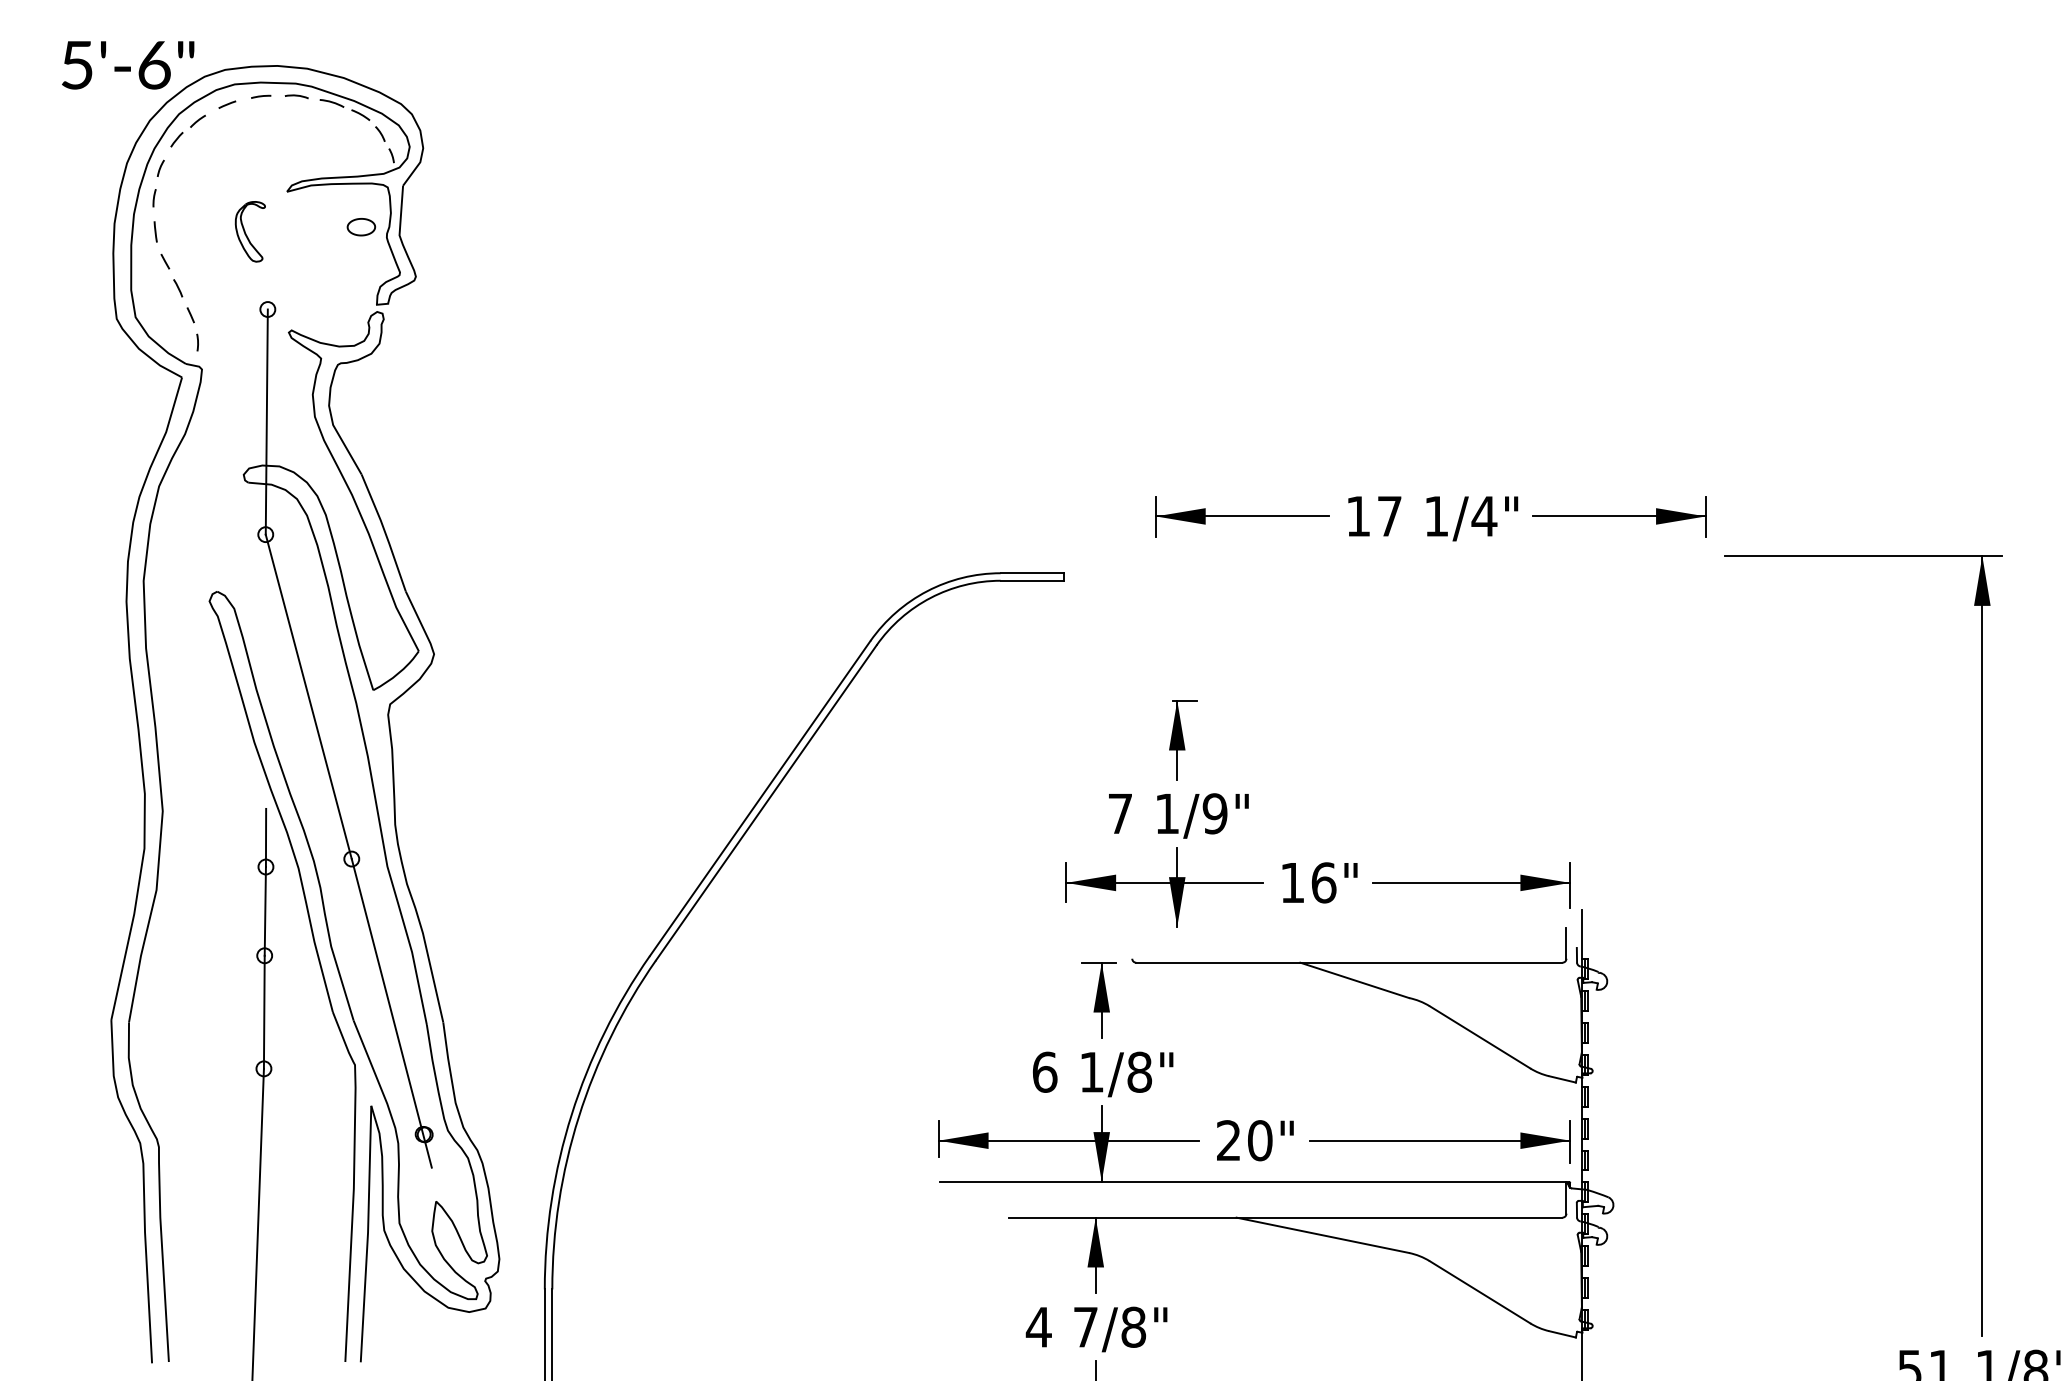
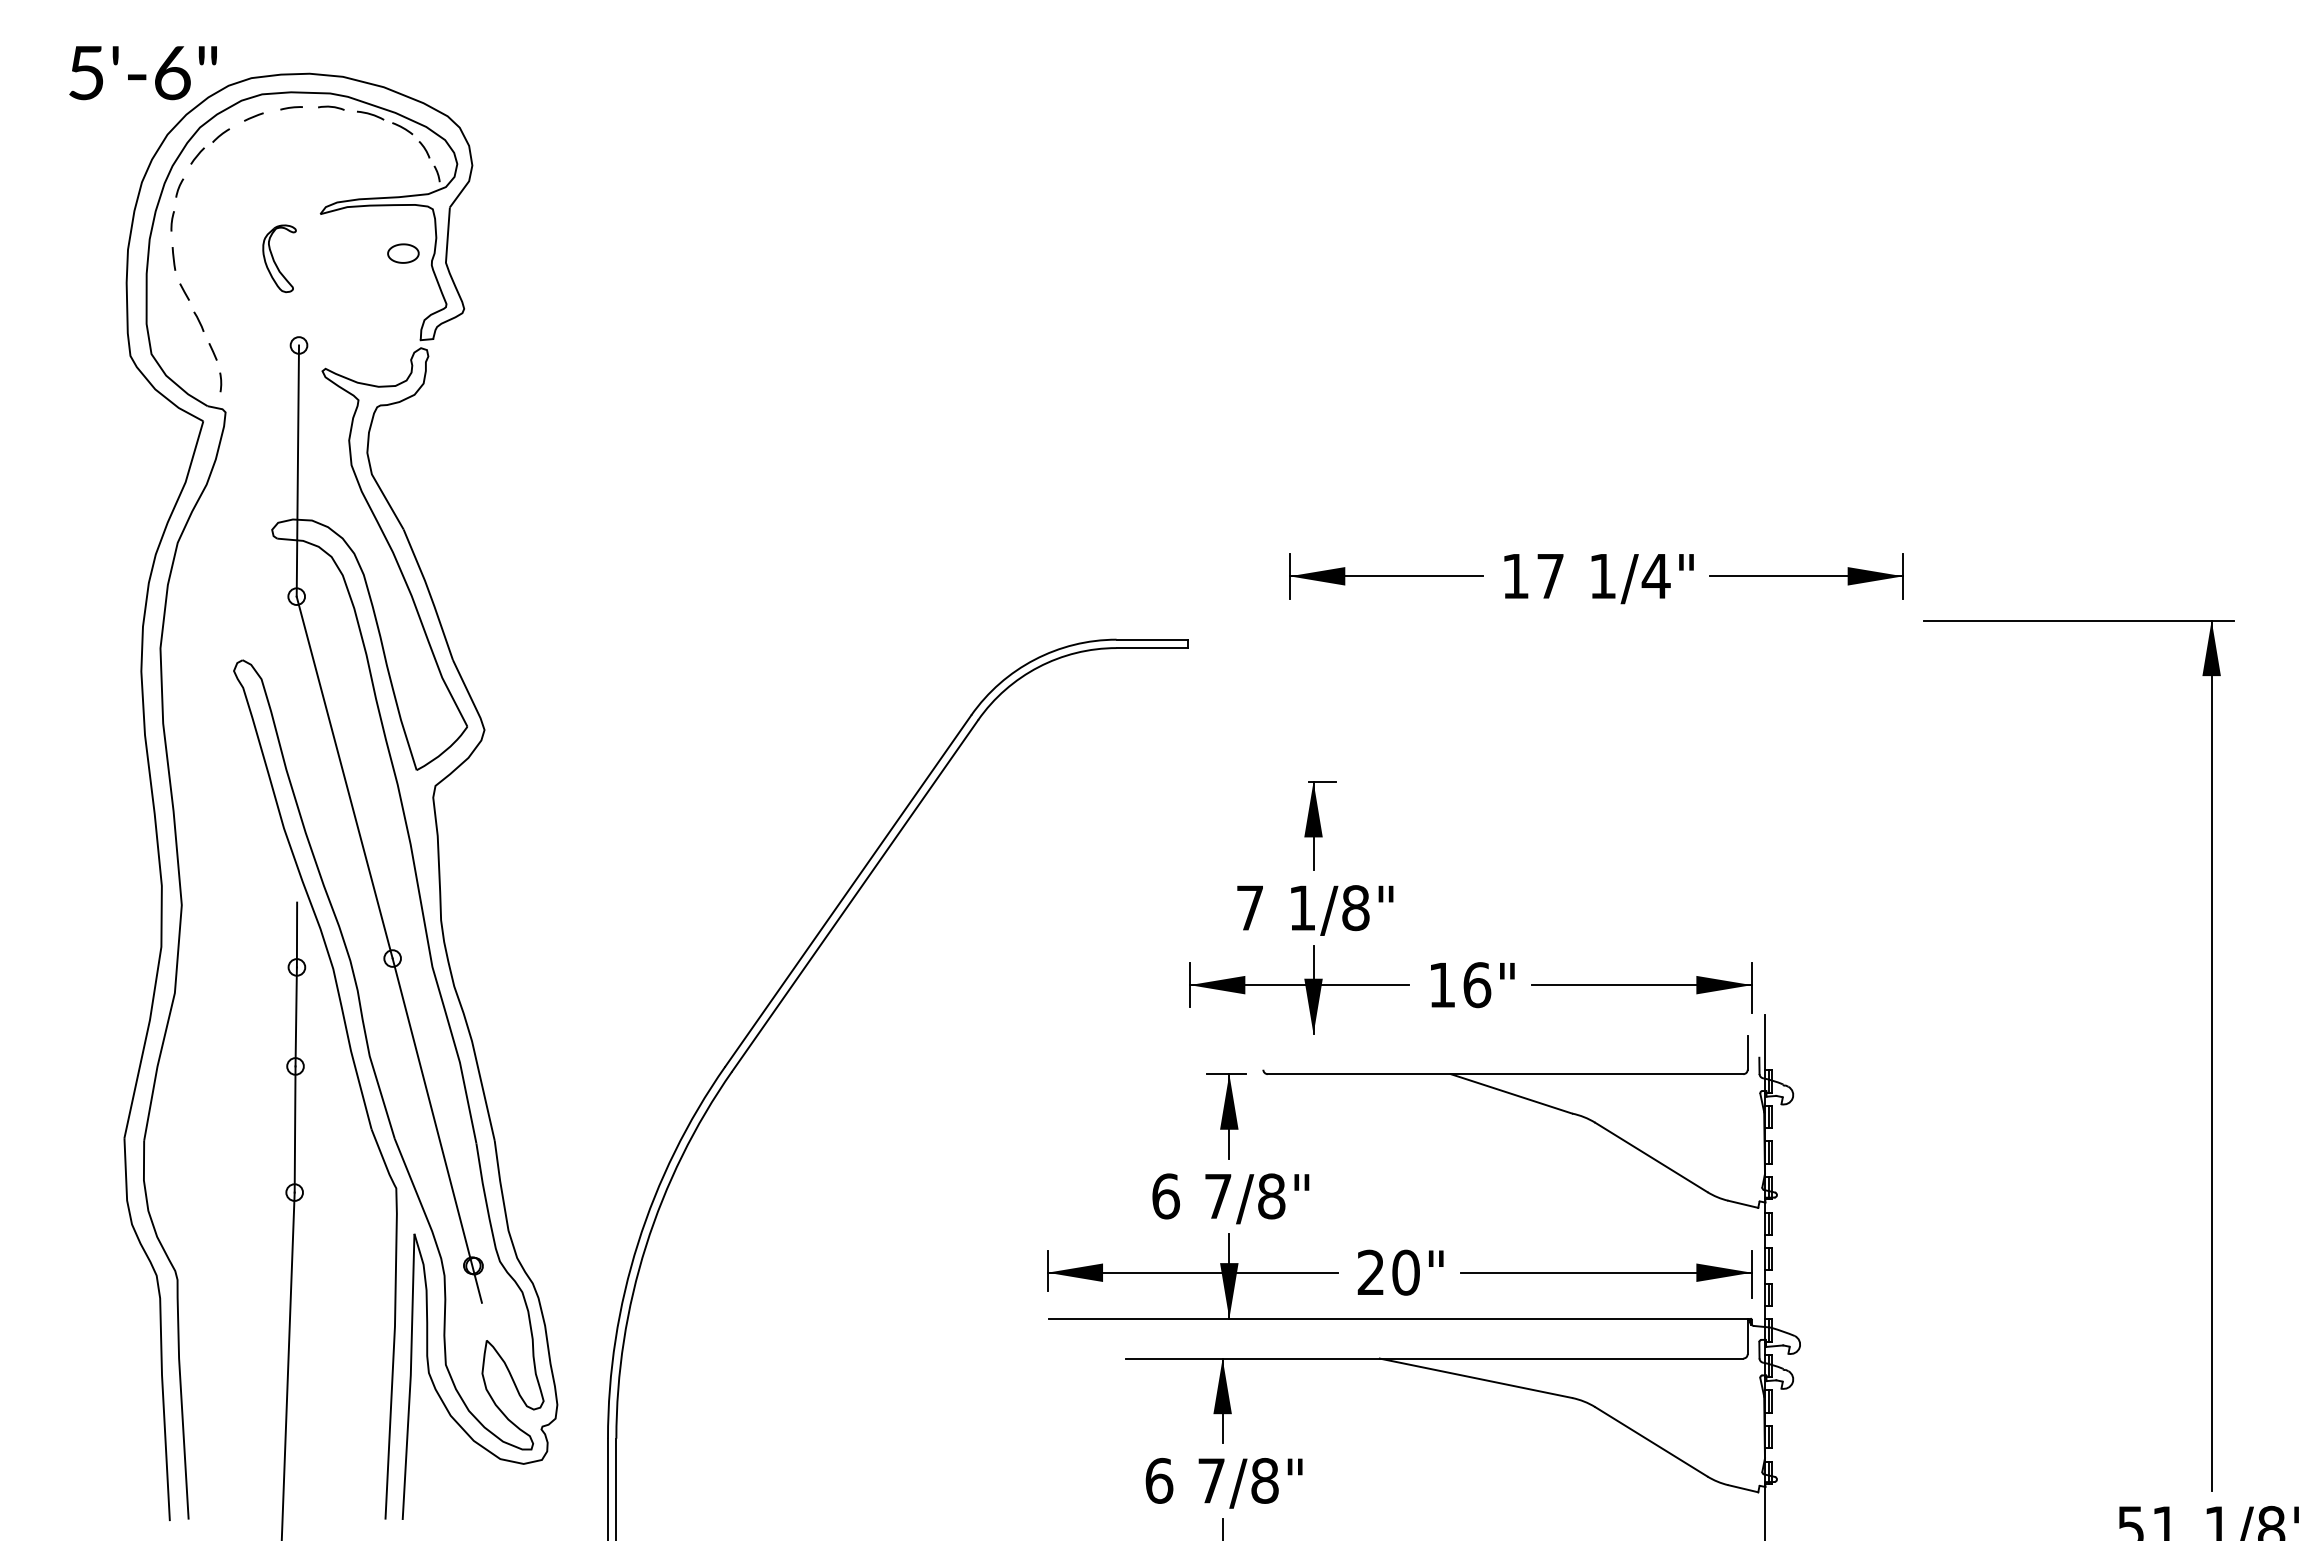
text: (1214, 814) -> (1355, 908), 1/9" -> 1/8"
text: (1092, 1072) -> (1218, 1196), 1/8" -> 7/8"
text: (1038, 1326) -> (1158, 1480), 4 -> 6

